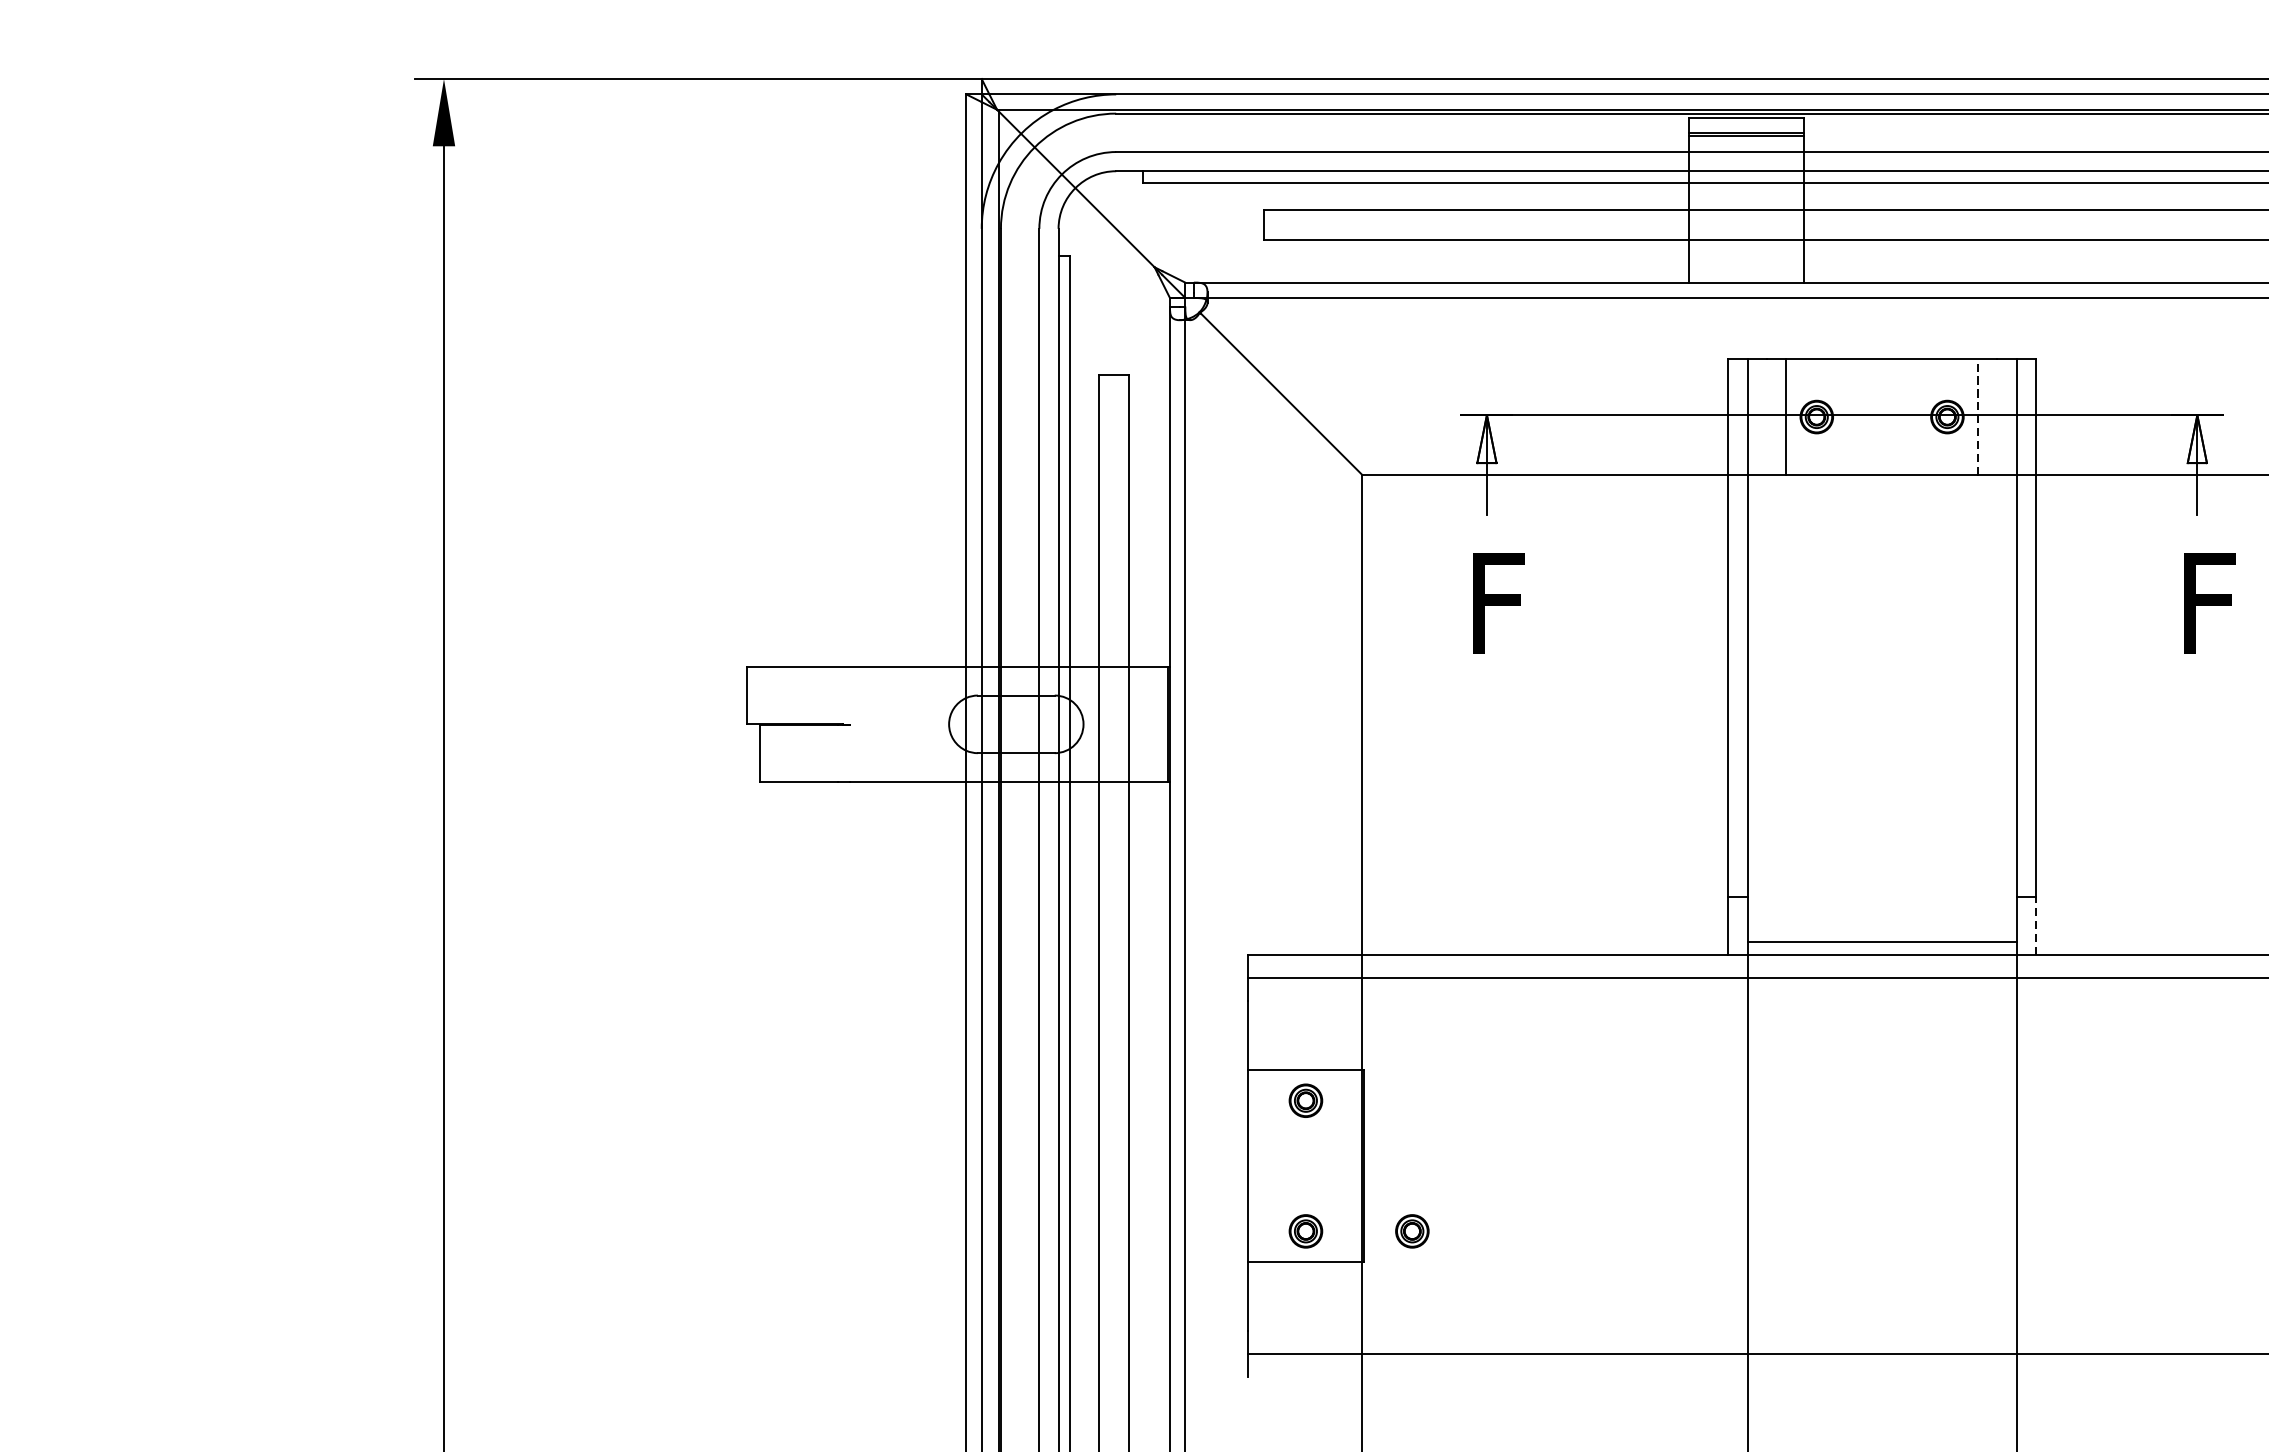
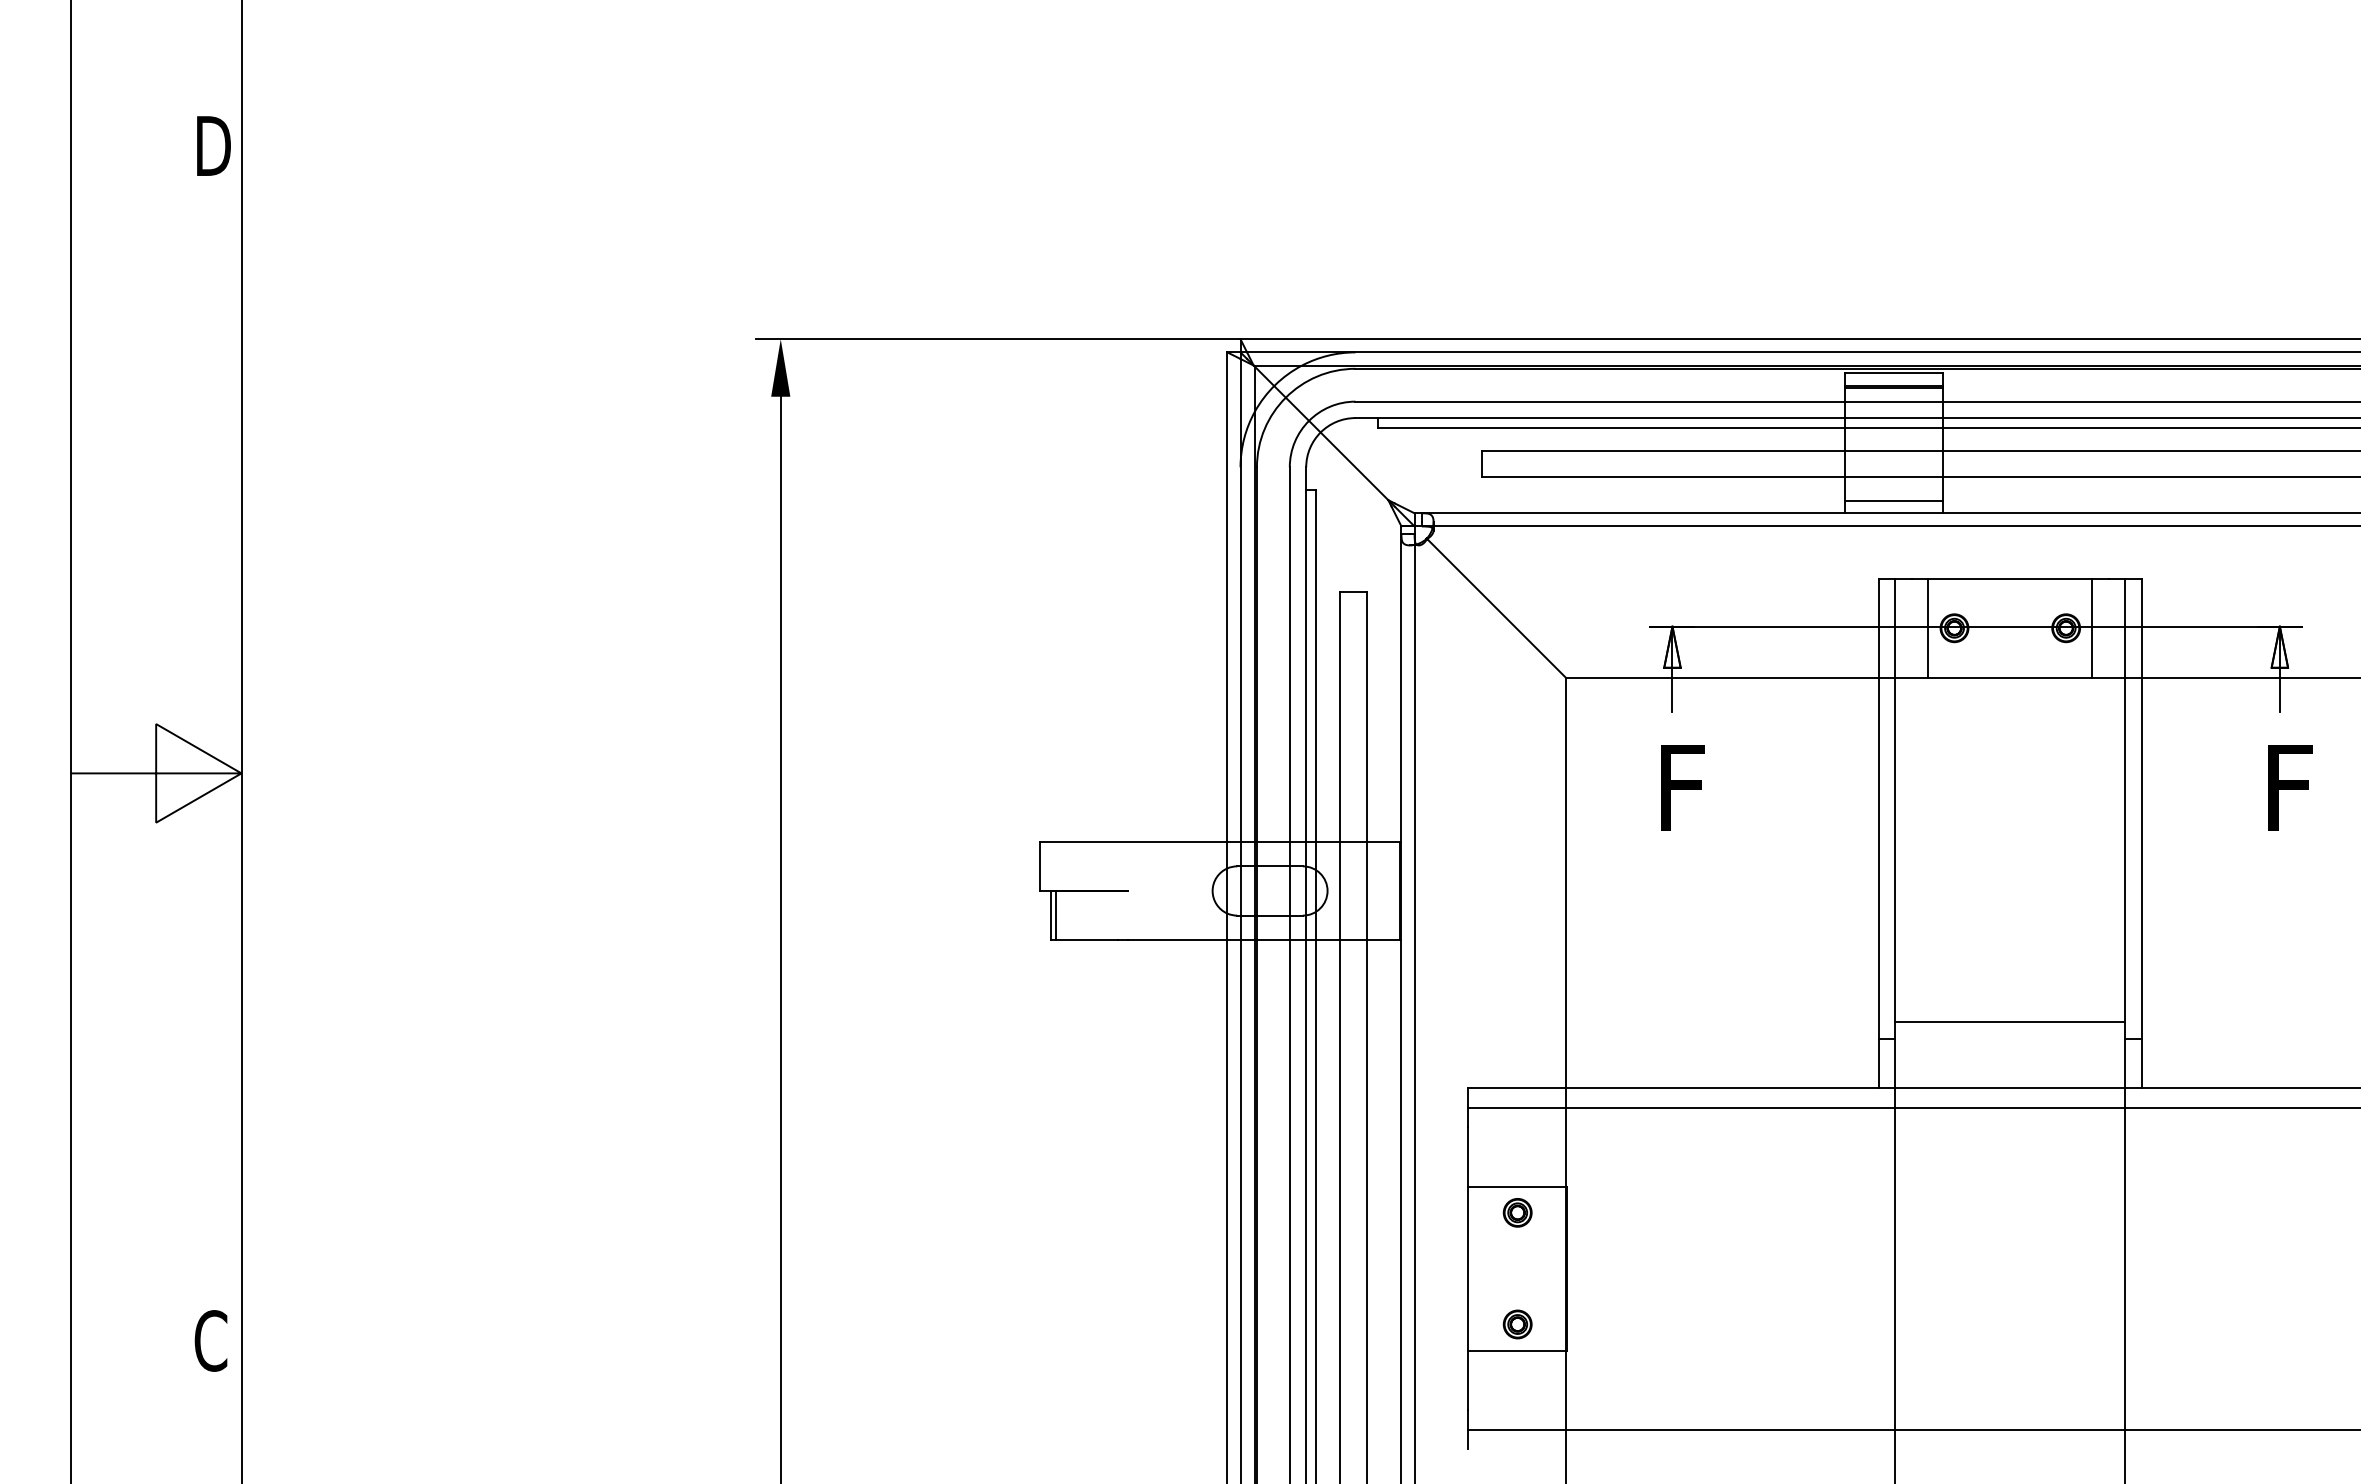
line: (1745, 267) -> (1893, 500), added
line: (1978, 416) -> (2092, 627), dashed -> solid
line: (766, 753) -> (1056, 915), added
line: (2035, 926) -> (2141, 1063), dashed -> solid
line: (1882, 942) -> (2010, 1022), moved
part: (1412, 1231) -> (1608, 1324), removed

